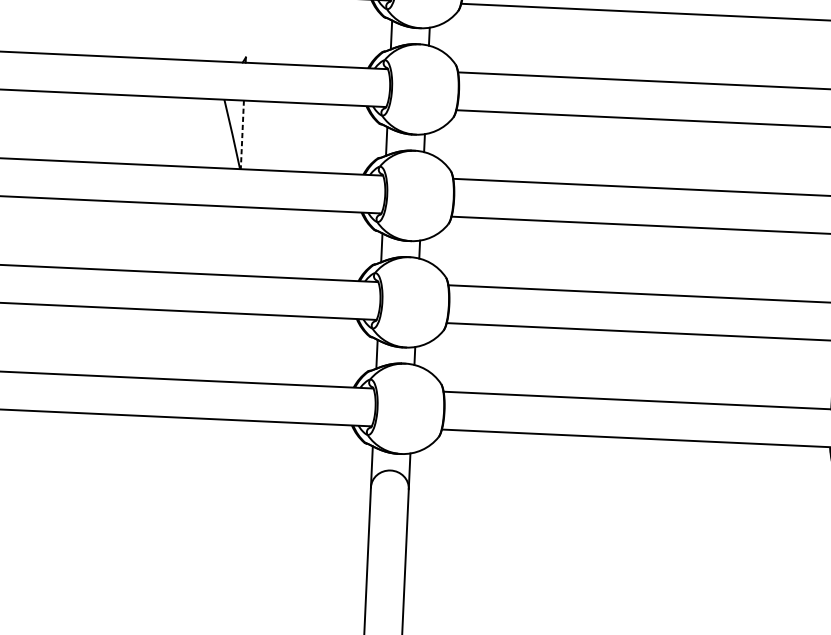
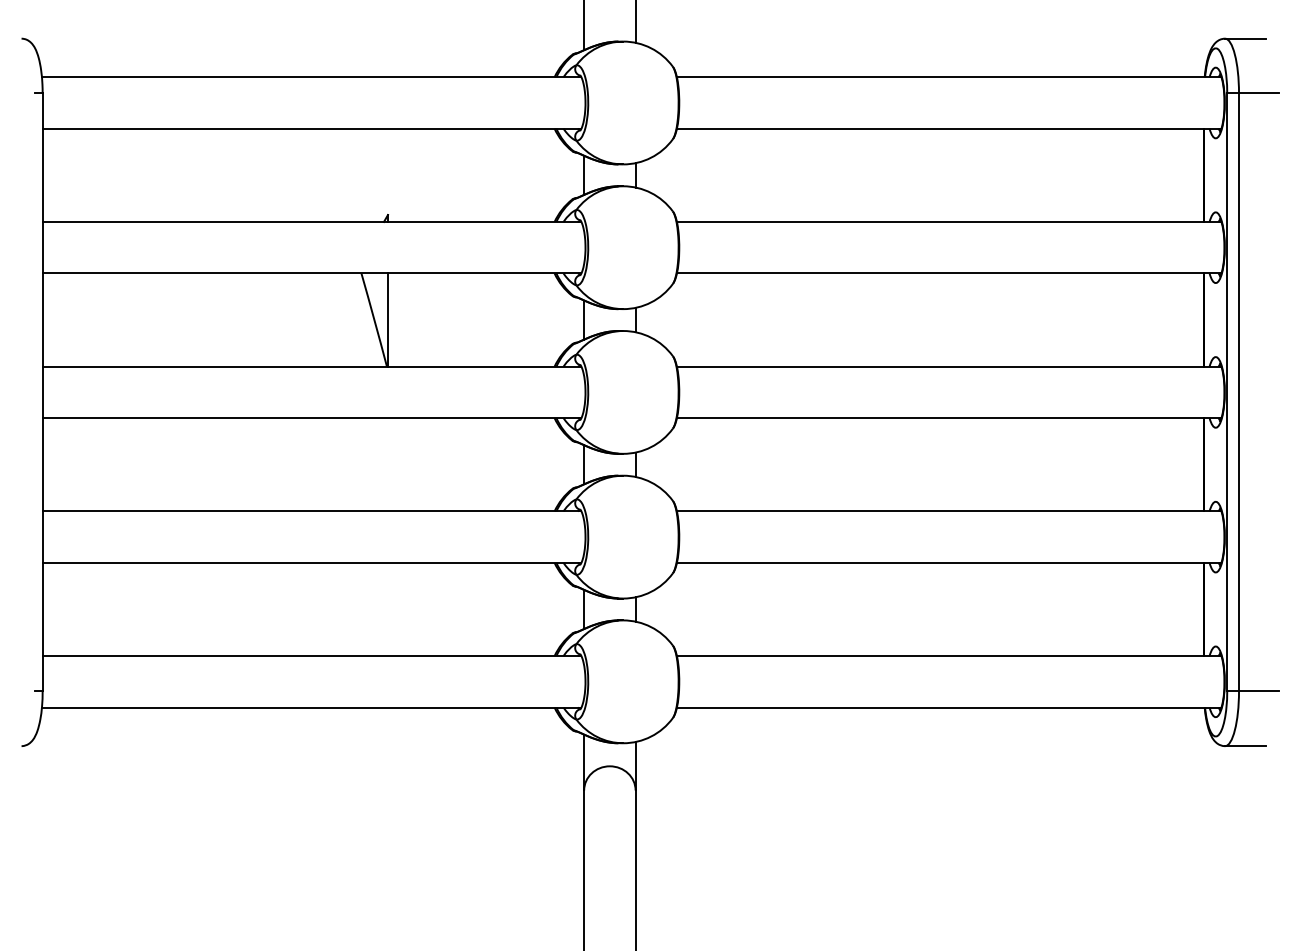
line: (242, 135) -> (388, 320), dashed -> solid

